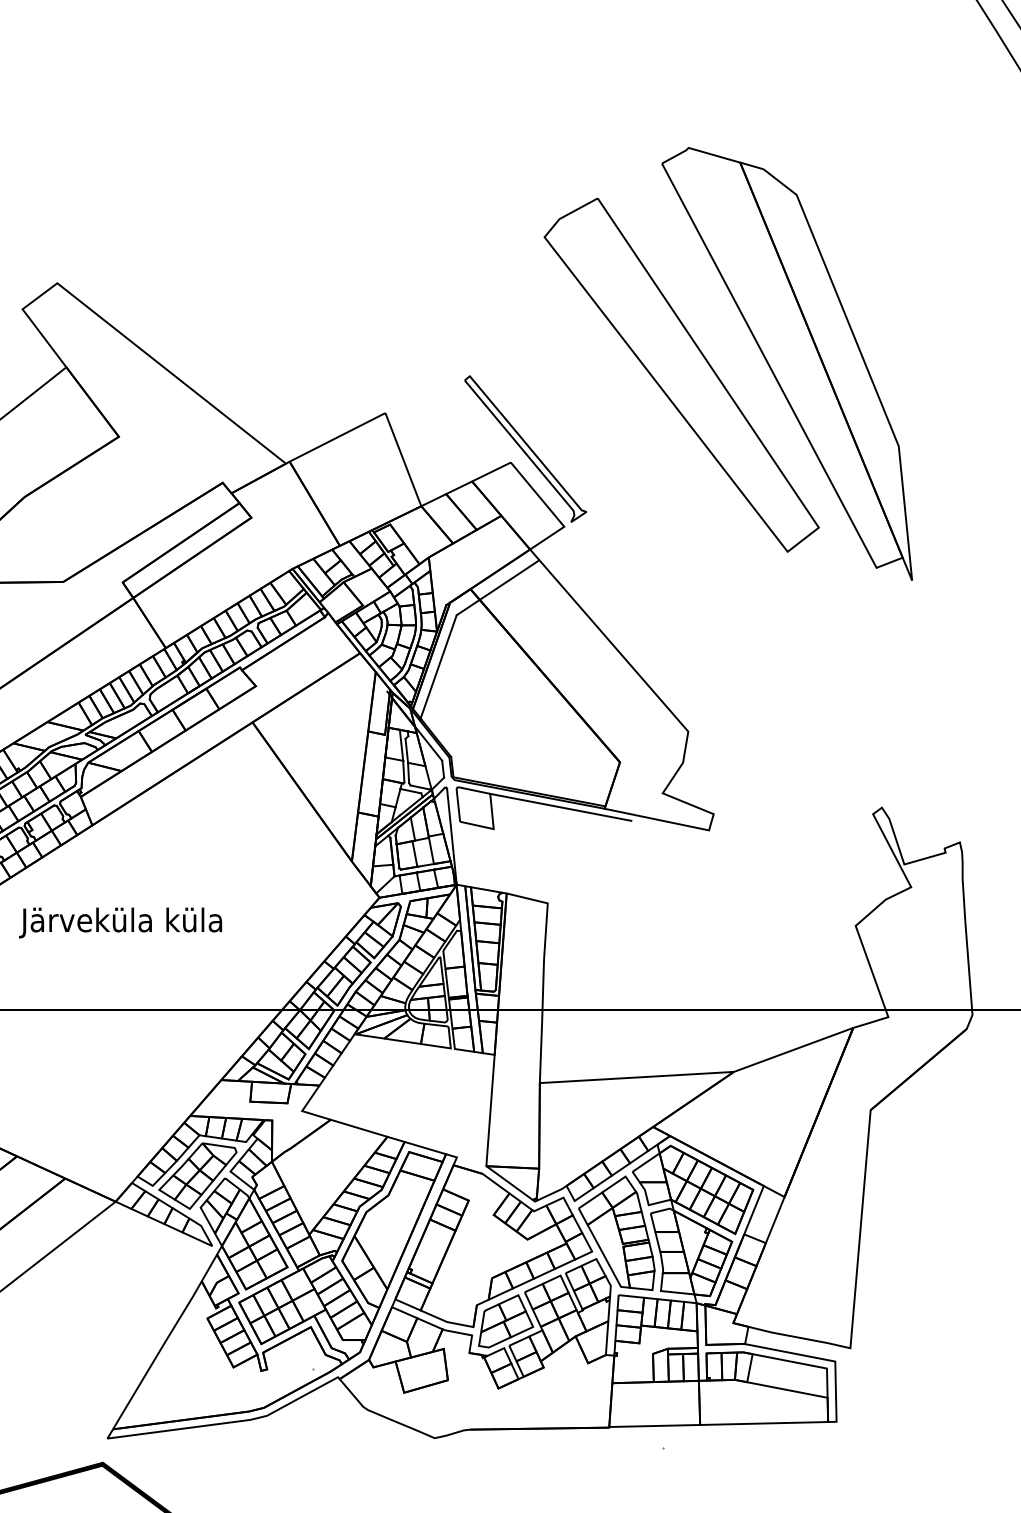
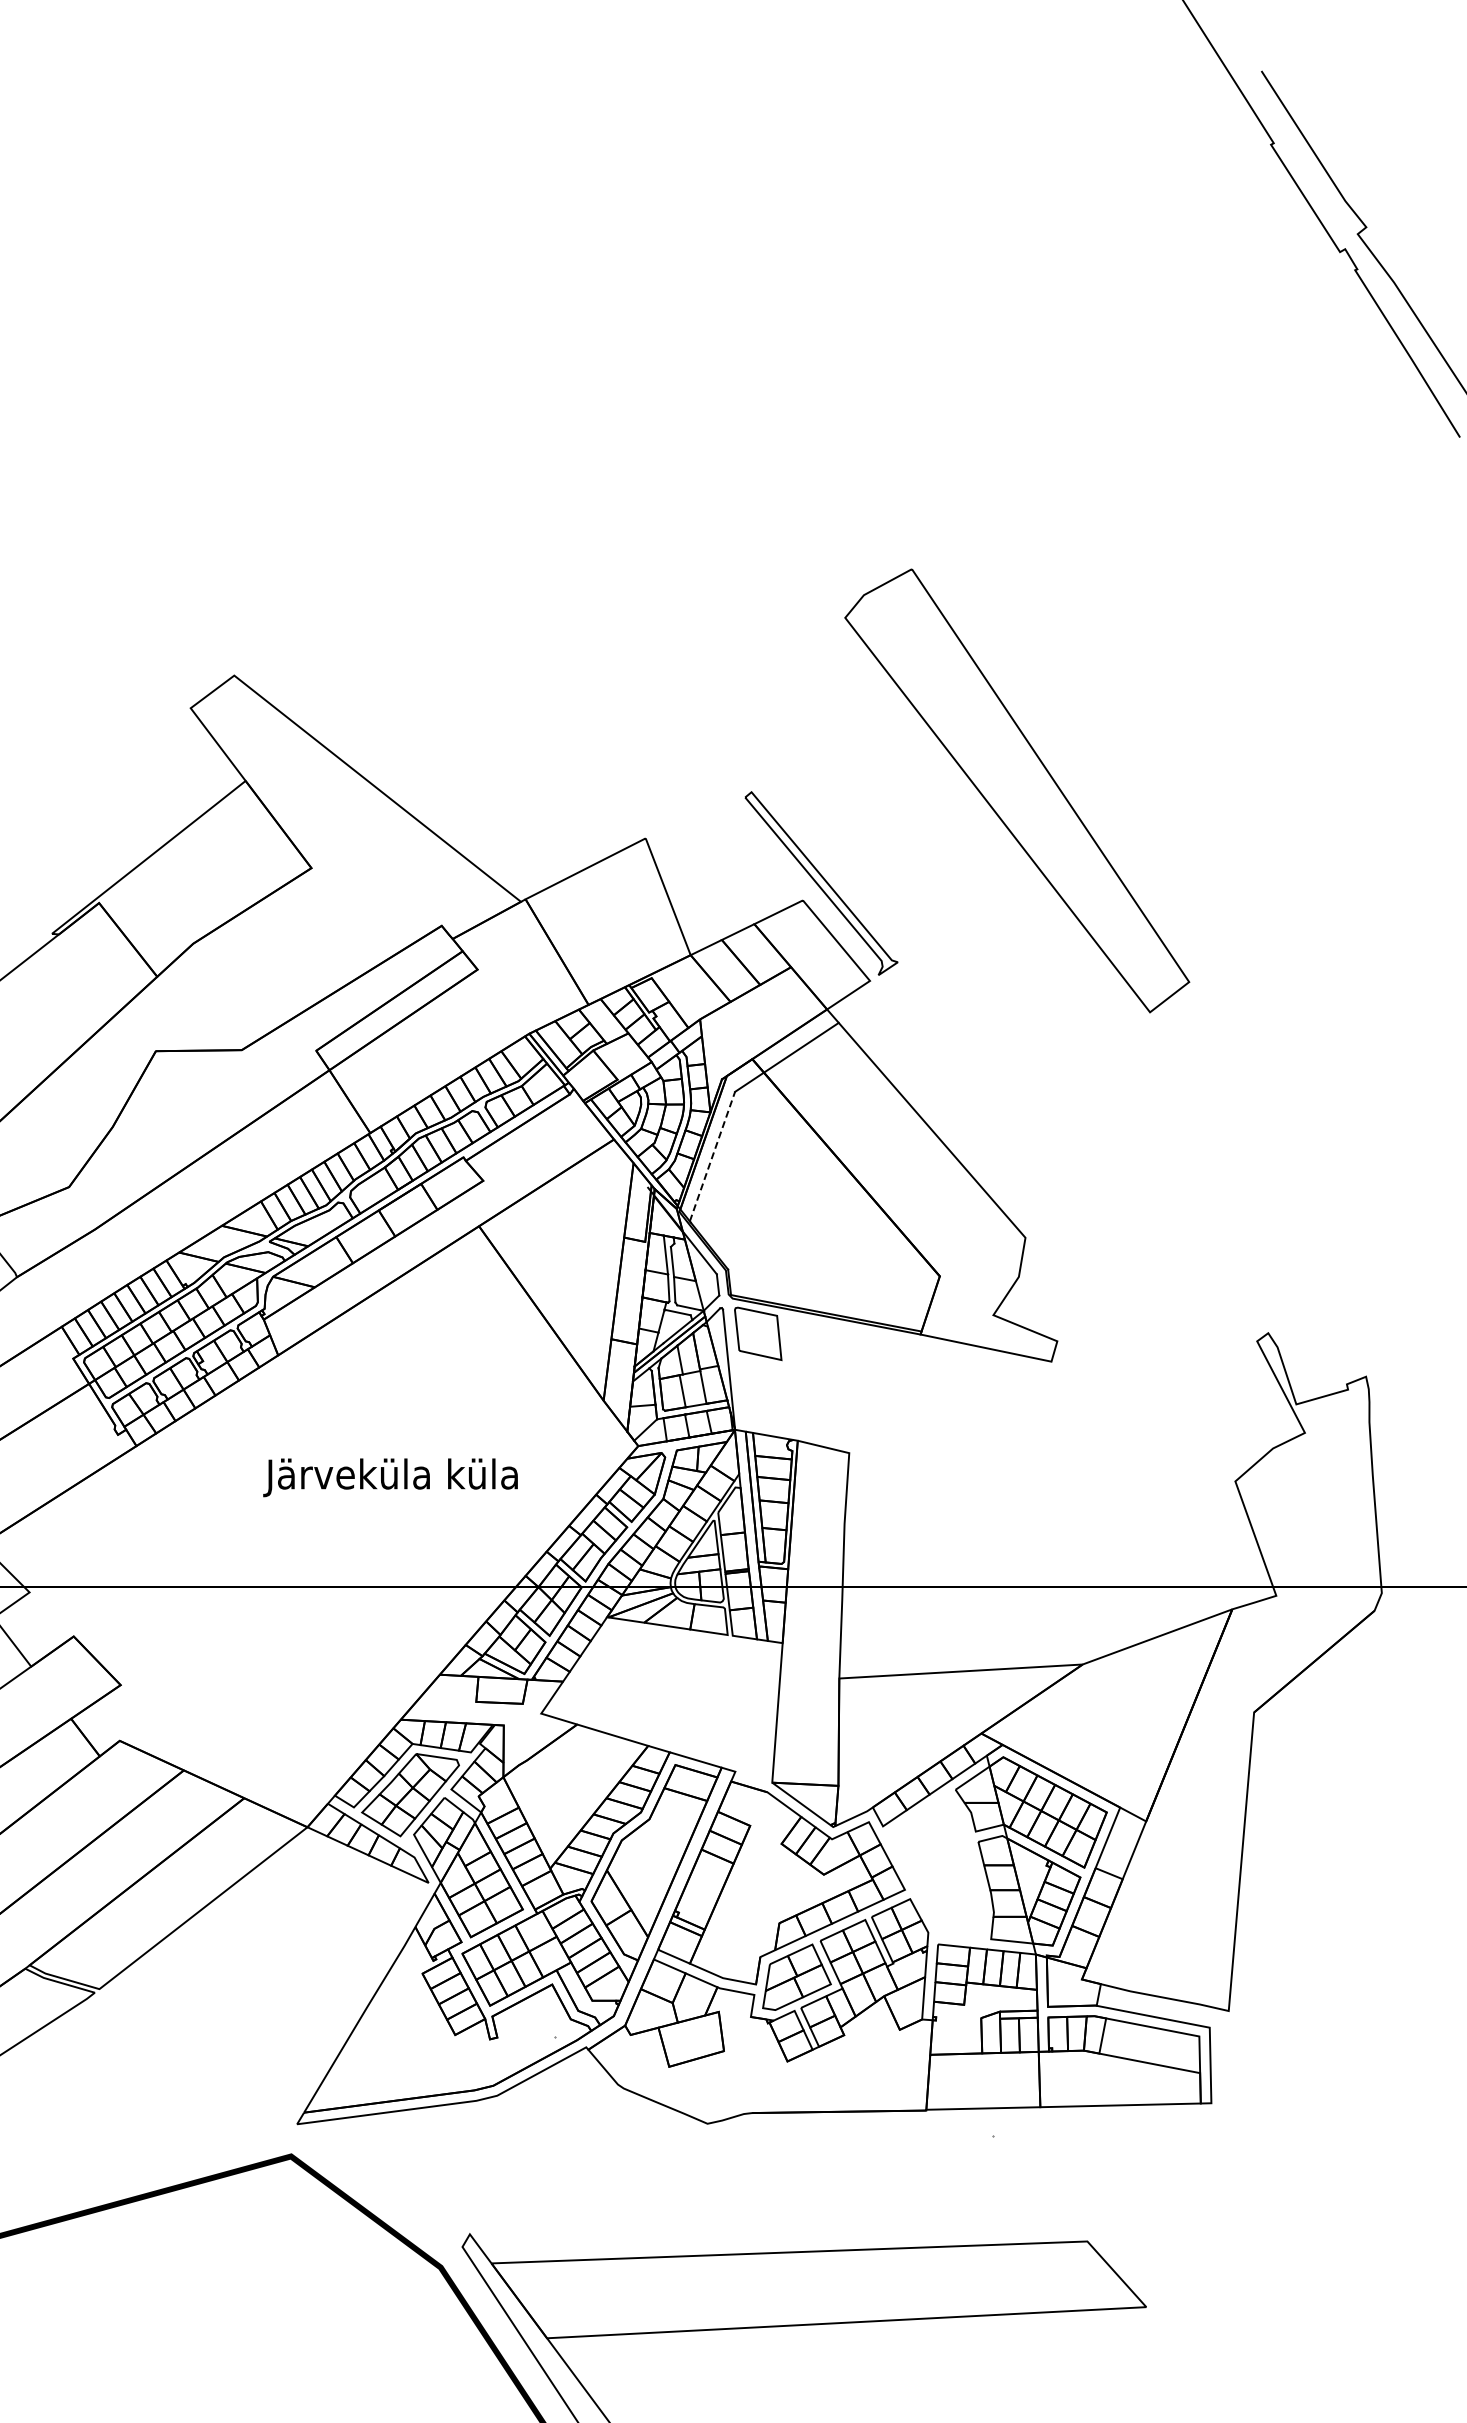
part: (786, 363) -> (1148, 776), removed
line: (438, 666) -> (712, 1156), solid -> dashed
line: (560, 807) -> (865, 1332), removed
text: (120, 922) -> (390, 1477), moved
part: (616, 1233) -> (935, 1866), removed

